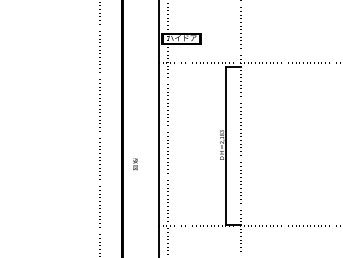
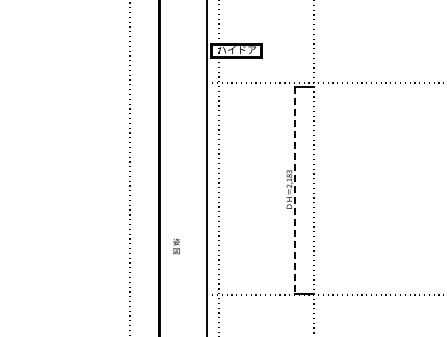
line: (226, 146) -> (295, 191), solid -> dashed
text: (135, 164) -> (176, 246), moved

